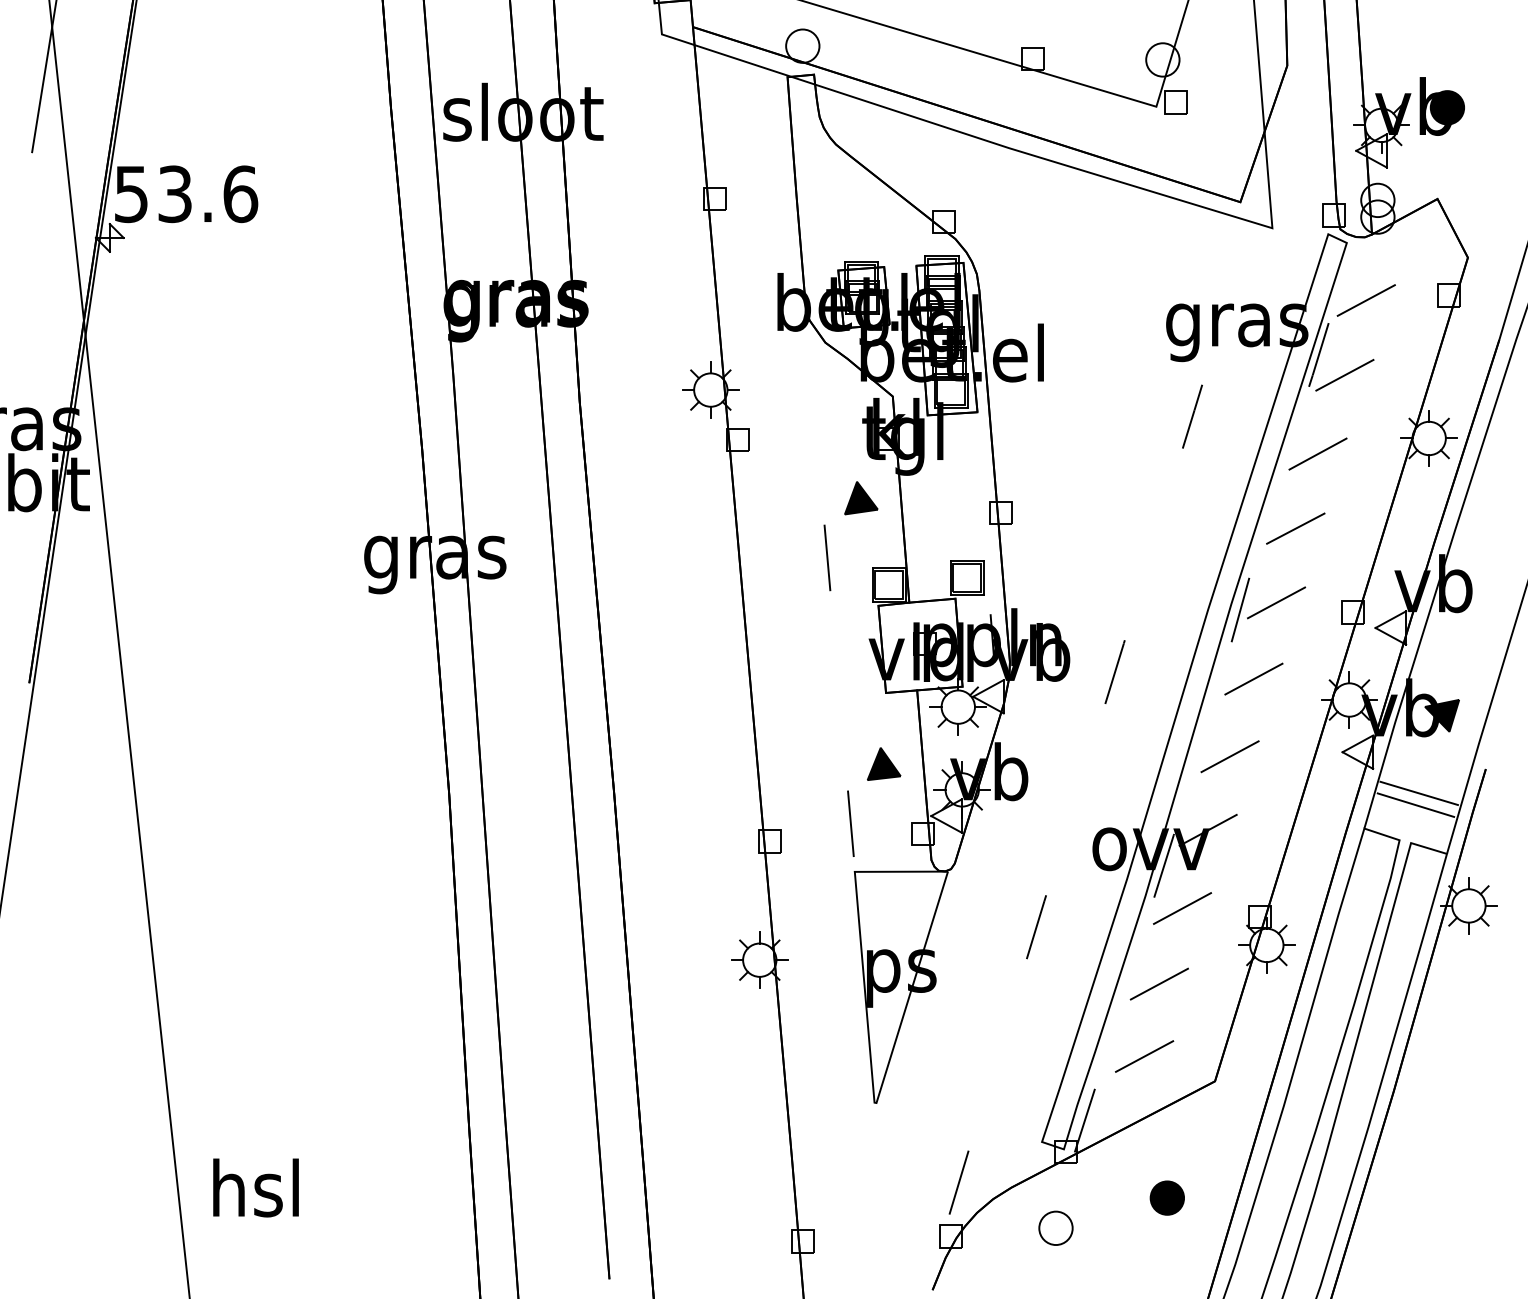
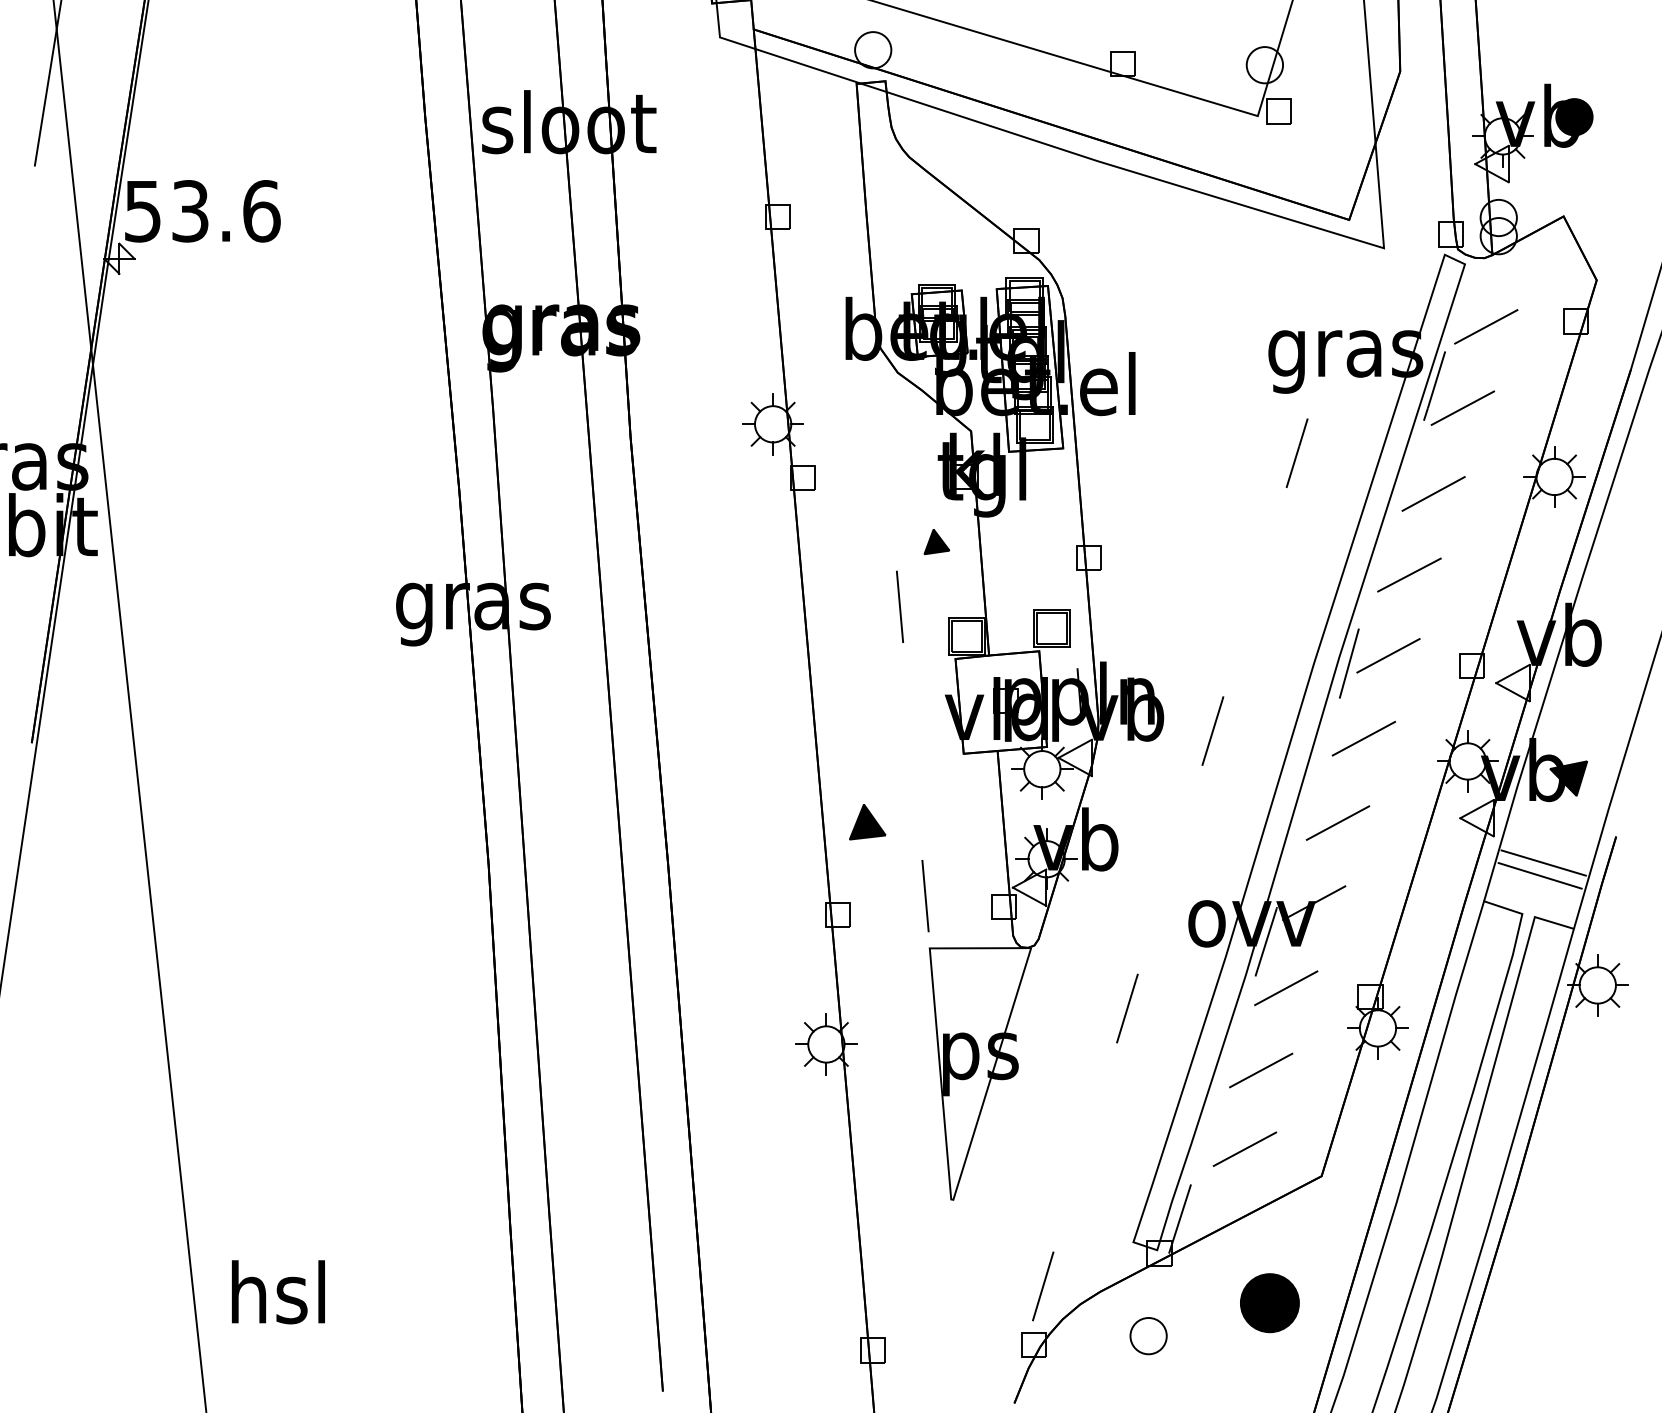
part: (860, 497) -> (936, 541), size x0.7
part: (883, 764) -> (867, 822), moved
part: (1167, 1198) -> (1269, 1303), size x1.6

